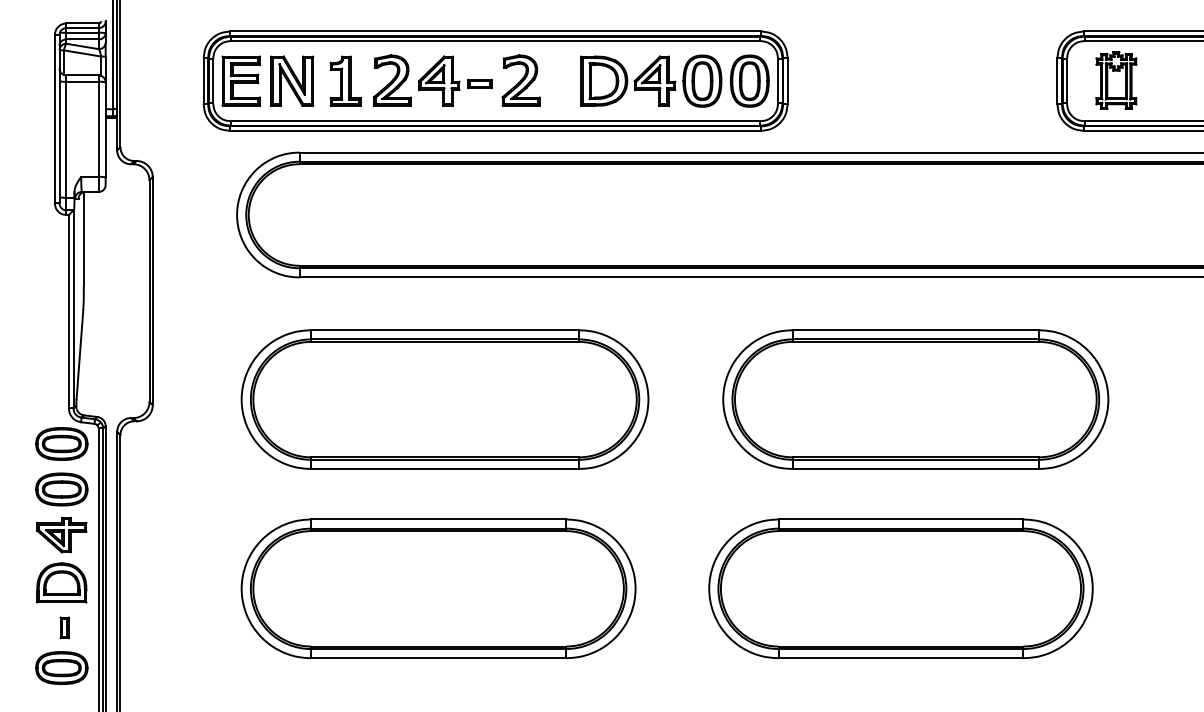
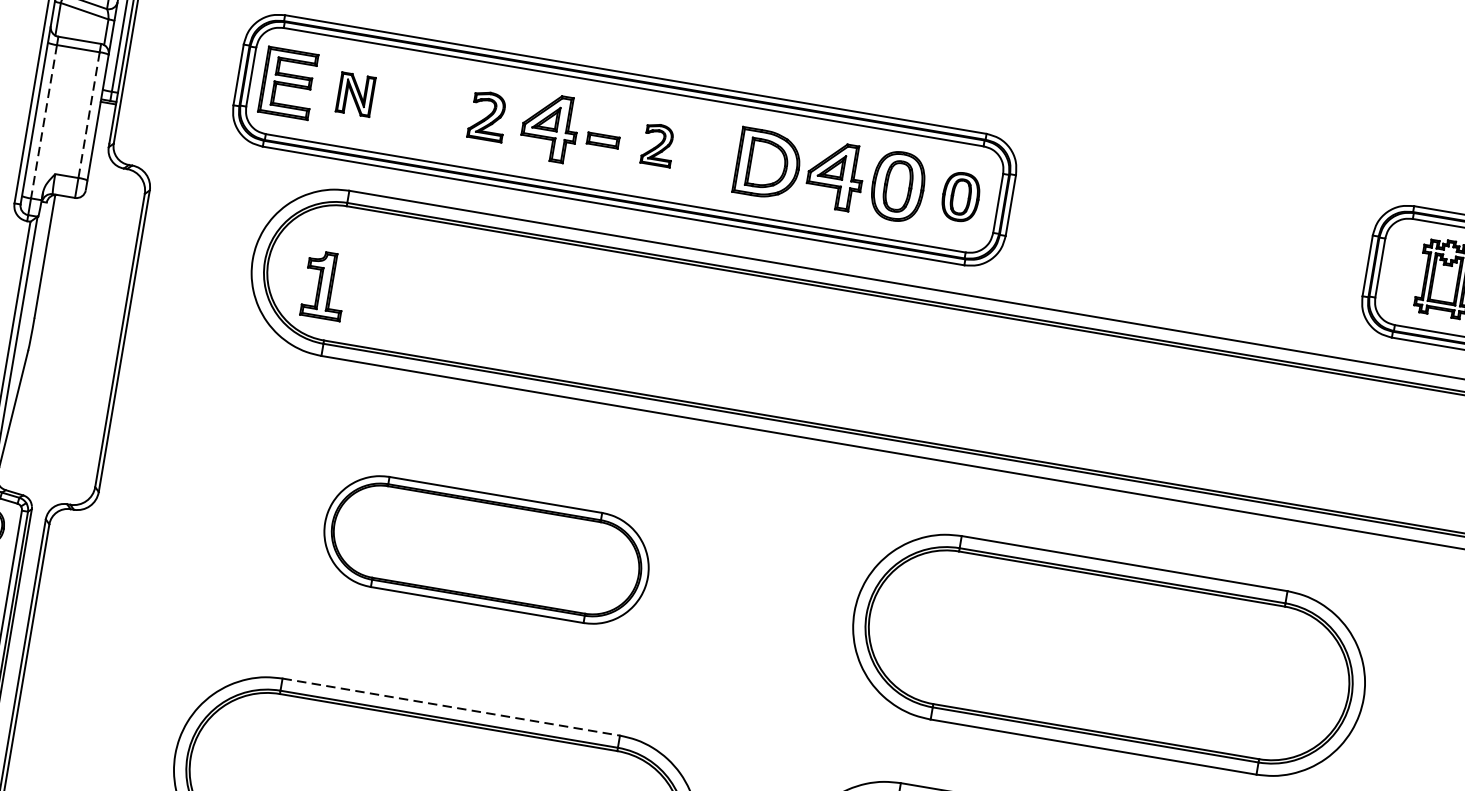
part: (292, 80) -> (356, 93), size x0.6
part: (345, 80) -> (325, 284), moved
part: (391, 80) -> (487, 116), size x0.7
part: (520, 80) -> (657, 144), size x0.6
part: (749, 80) -> (960, 196), size x0.7
line: (98, 129) -> (88, 115), solid -> dashed
line: (66, 139) -> (44, 121), solid -> dashed
part: (444, 399) -> (485, 549), size x0.6
line: (438, 519) -> (451, 707), solid -> dashed

